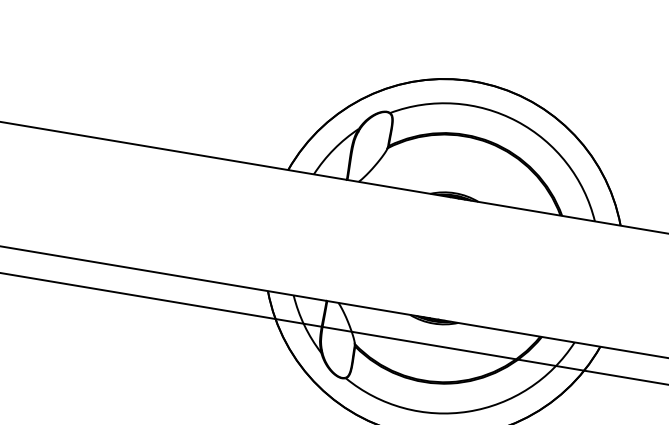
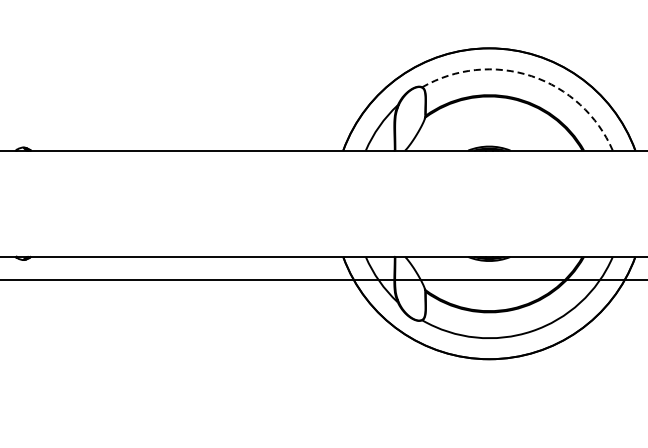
arc: (516, 121) -> (531, 76), solid -> dashed

